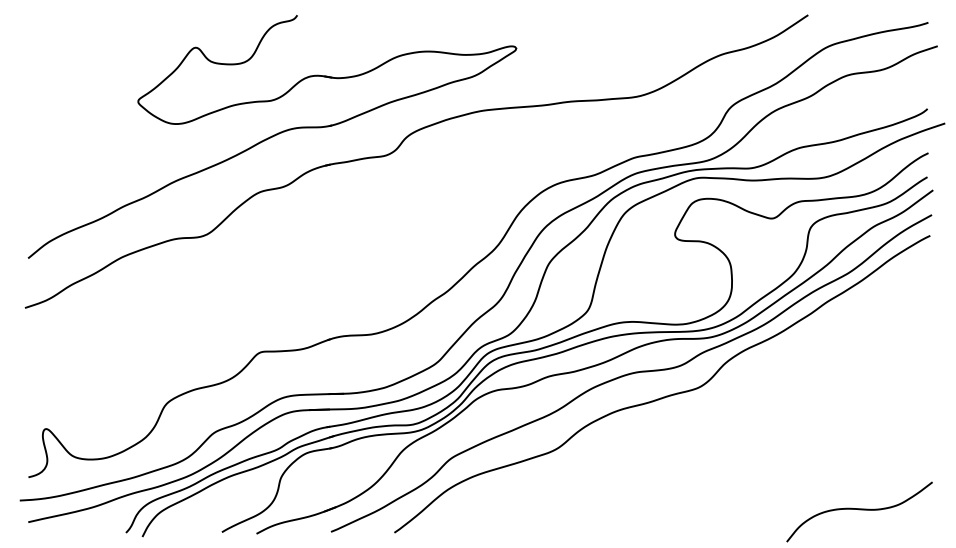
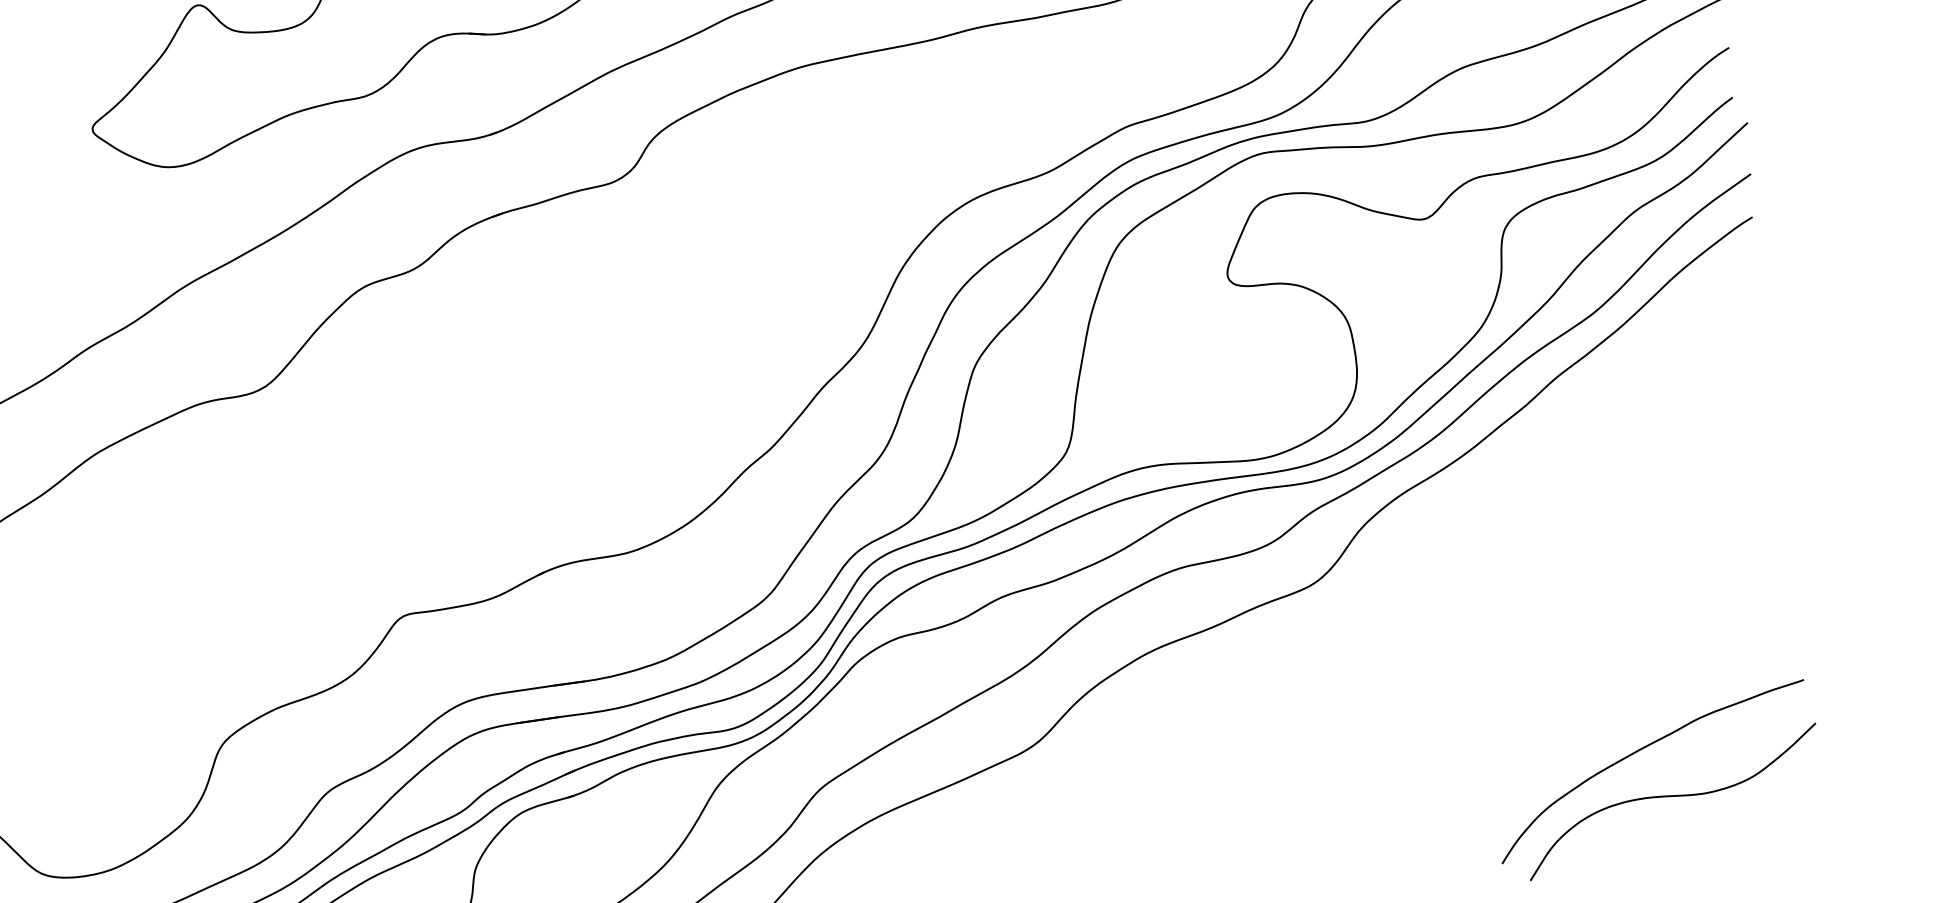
curve: (849, 485) -> (1645, 749), added

